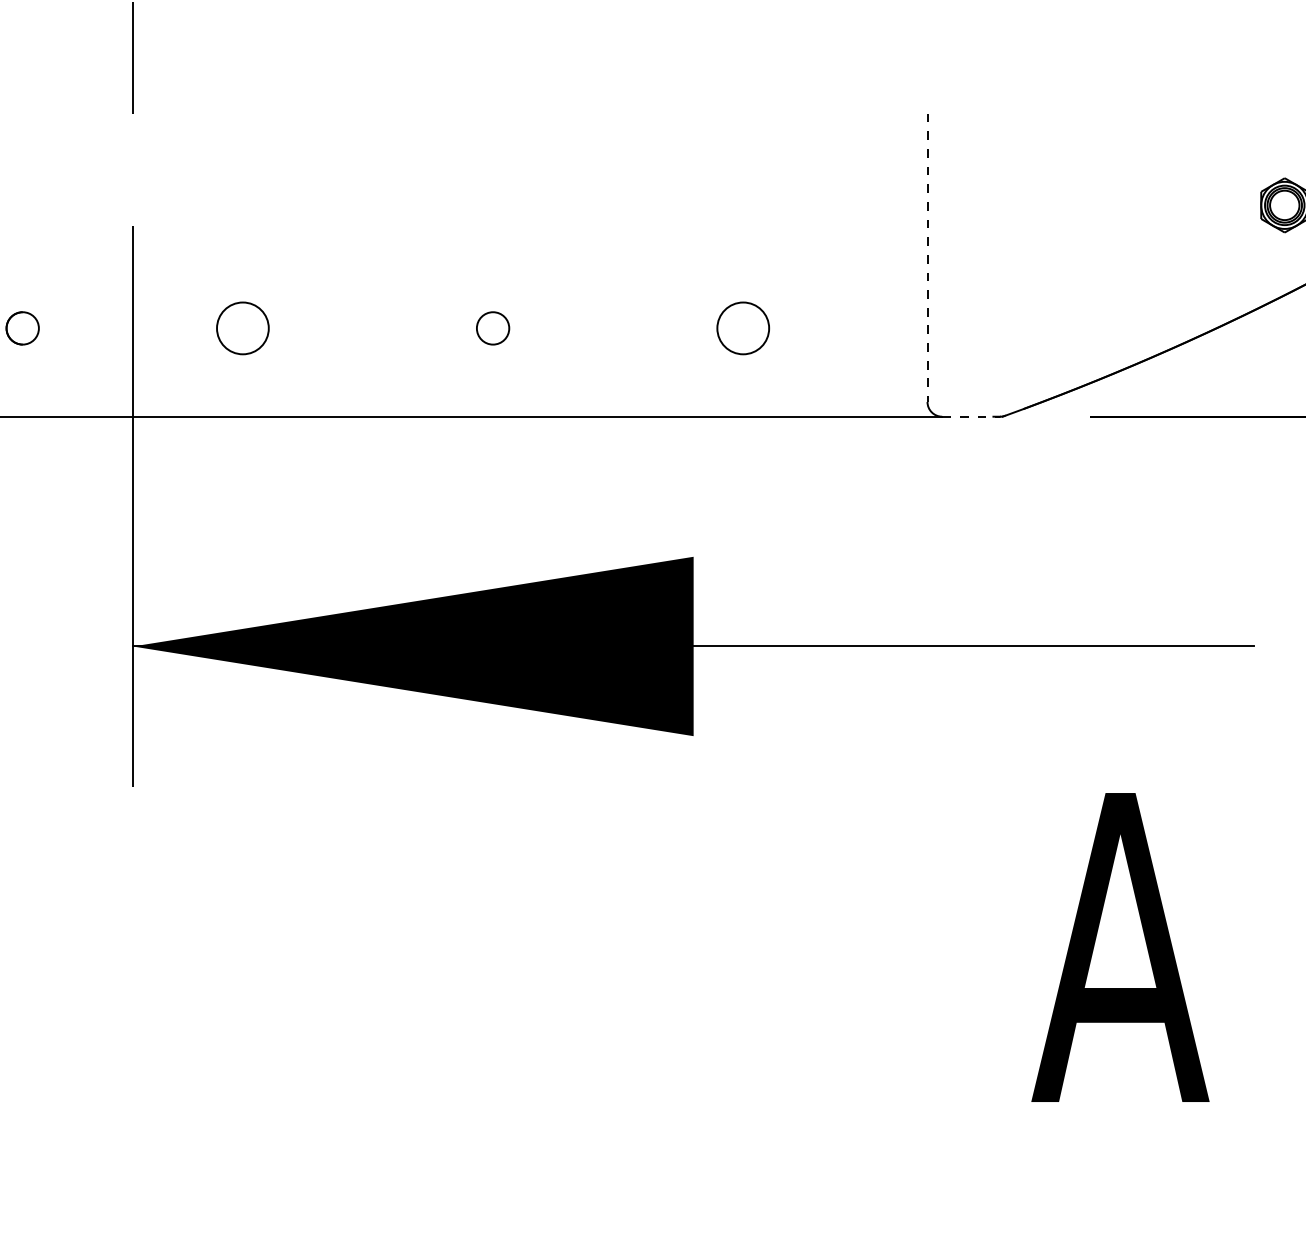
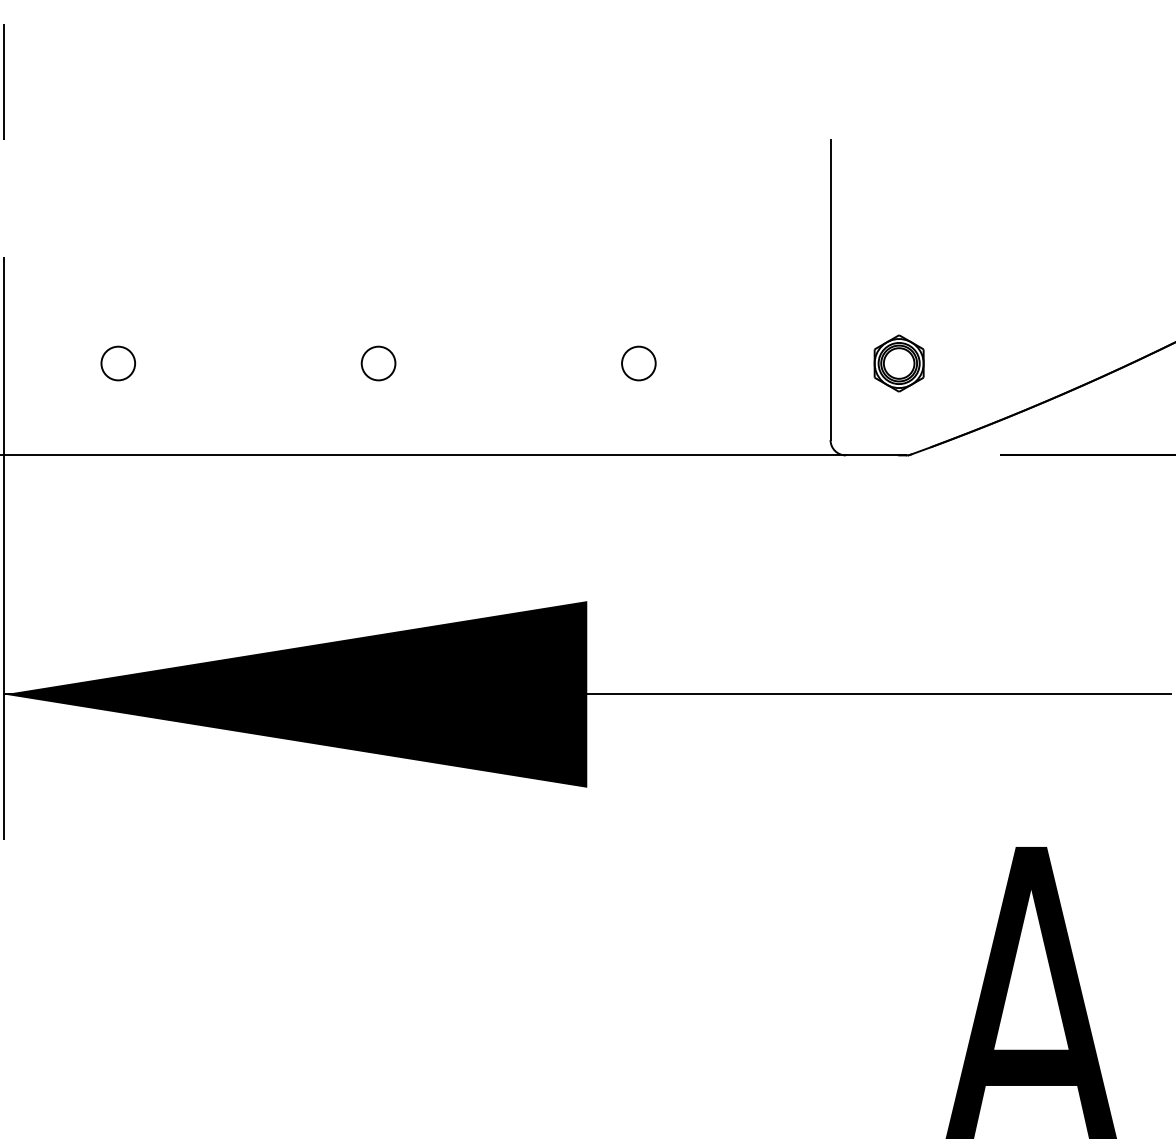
line: (927, 258) -> (830, 290), dashed -> solid
circle: (242, 328) -> (117, 363), size x0.62
circle: (743, 328) -> (639, 363), size x0.62
part: (993, 328) -> (899, 363), added
line: (971, 416) -> (876, 455), dashed -> solid

